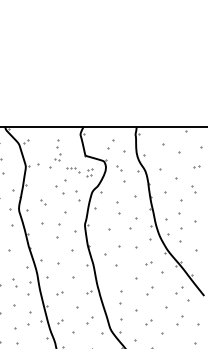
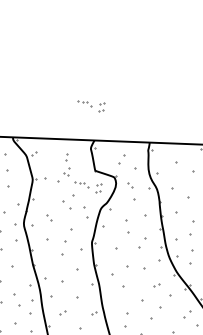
part: (79, 94) -> (91, 106), added
part: (14, 282) -> (16, 299), size x1.6
part: (149, 290) -> (156, 313), size x1.6

